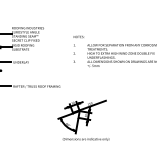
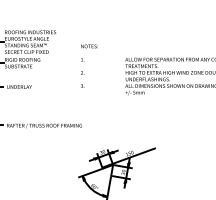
text: (78, 48) -> (88, 64), moved

